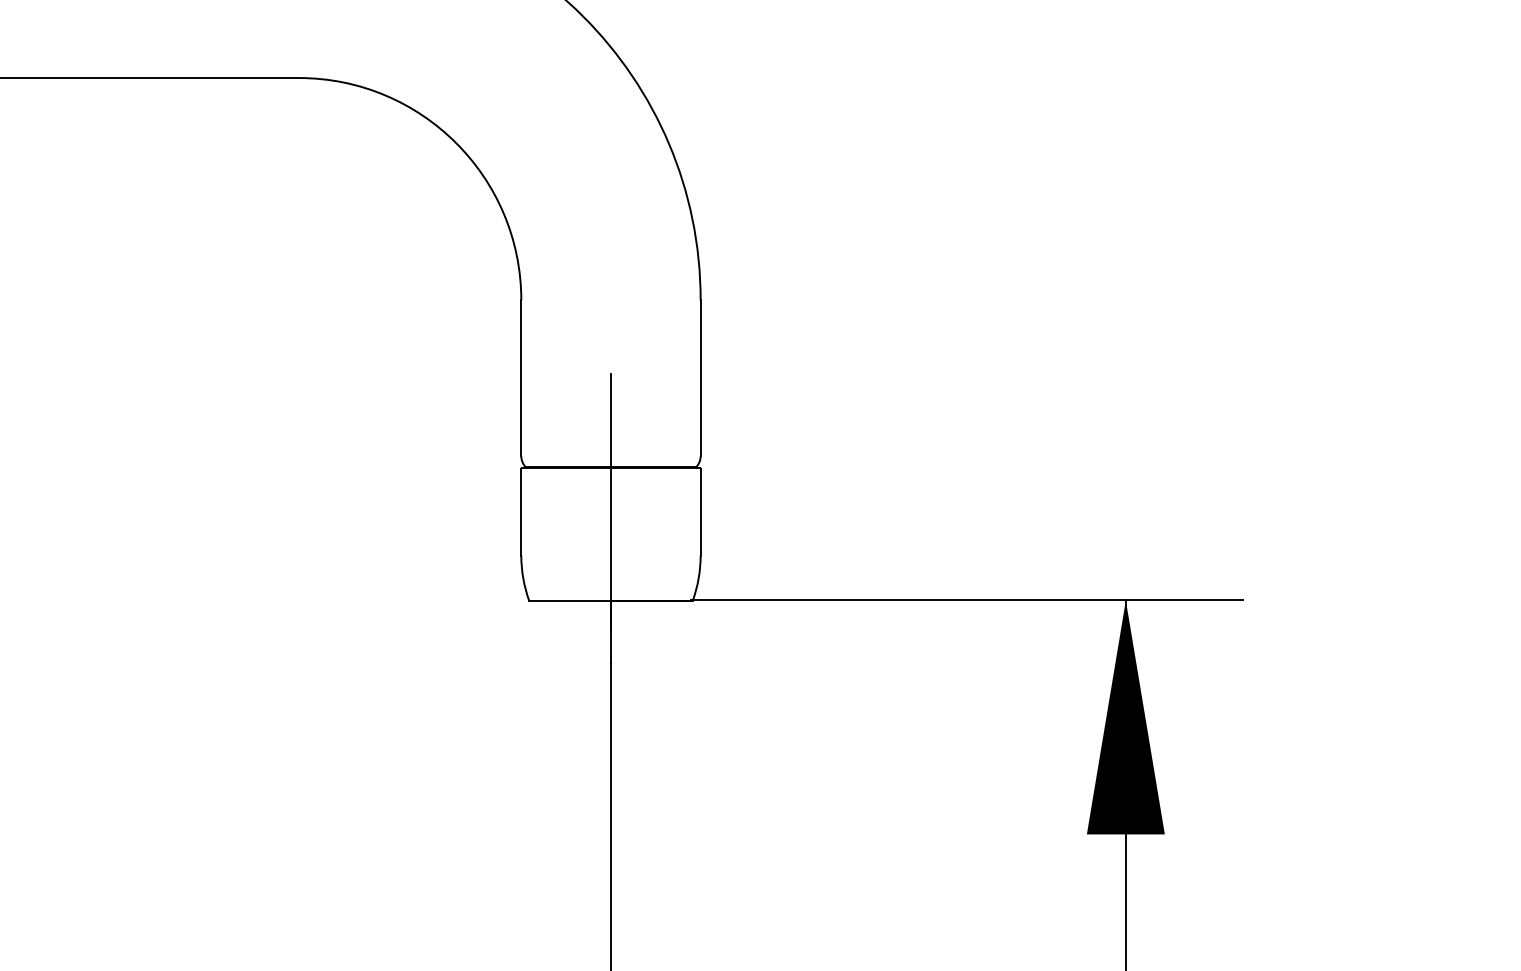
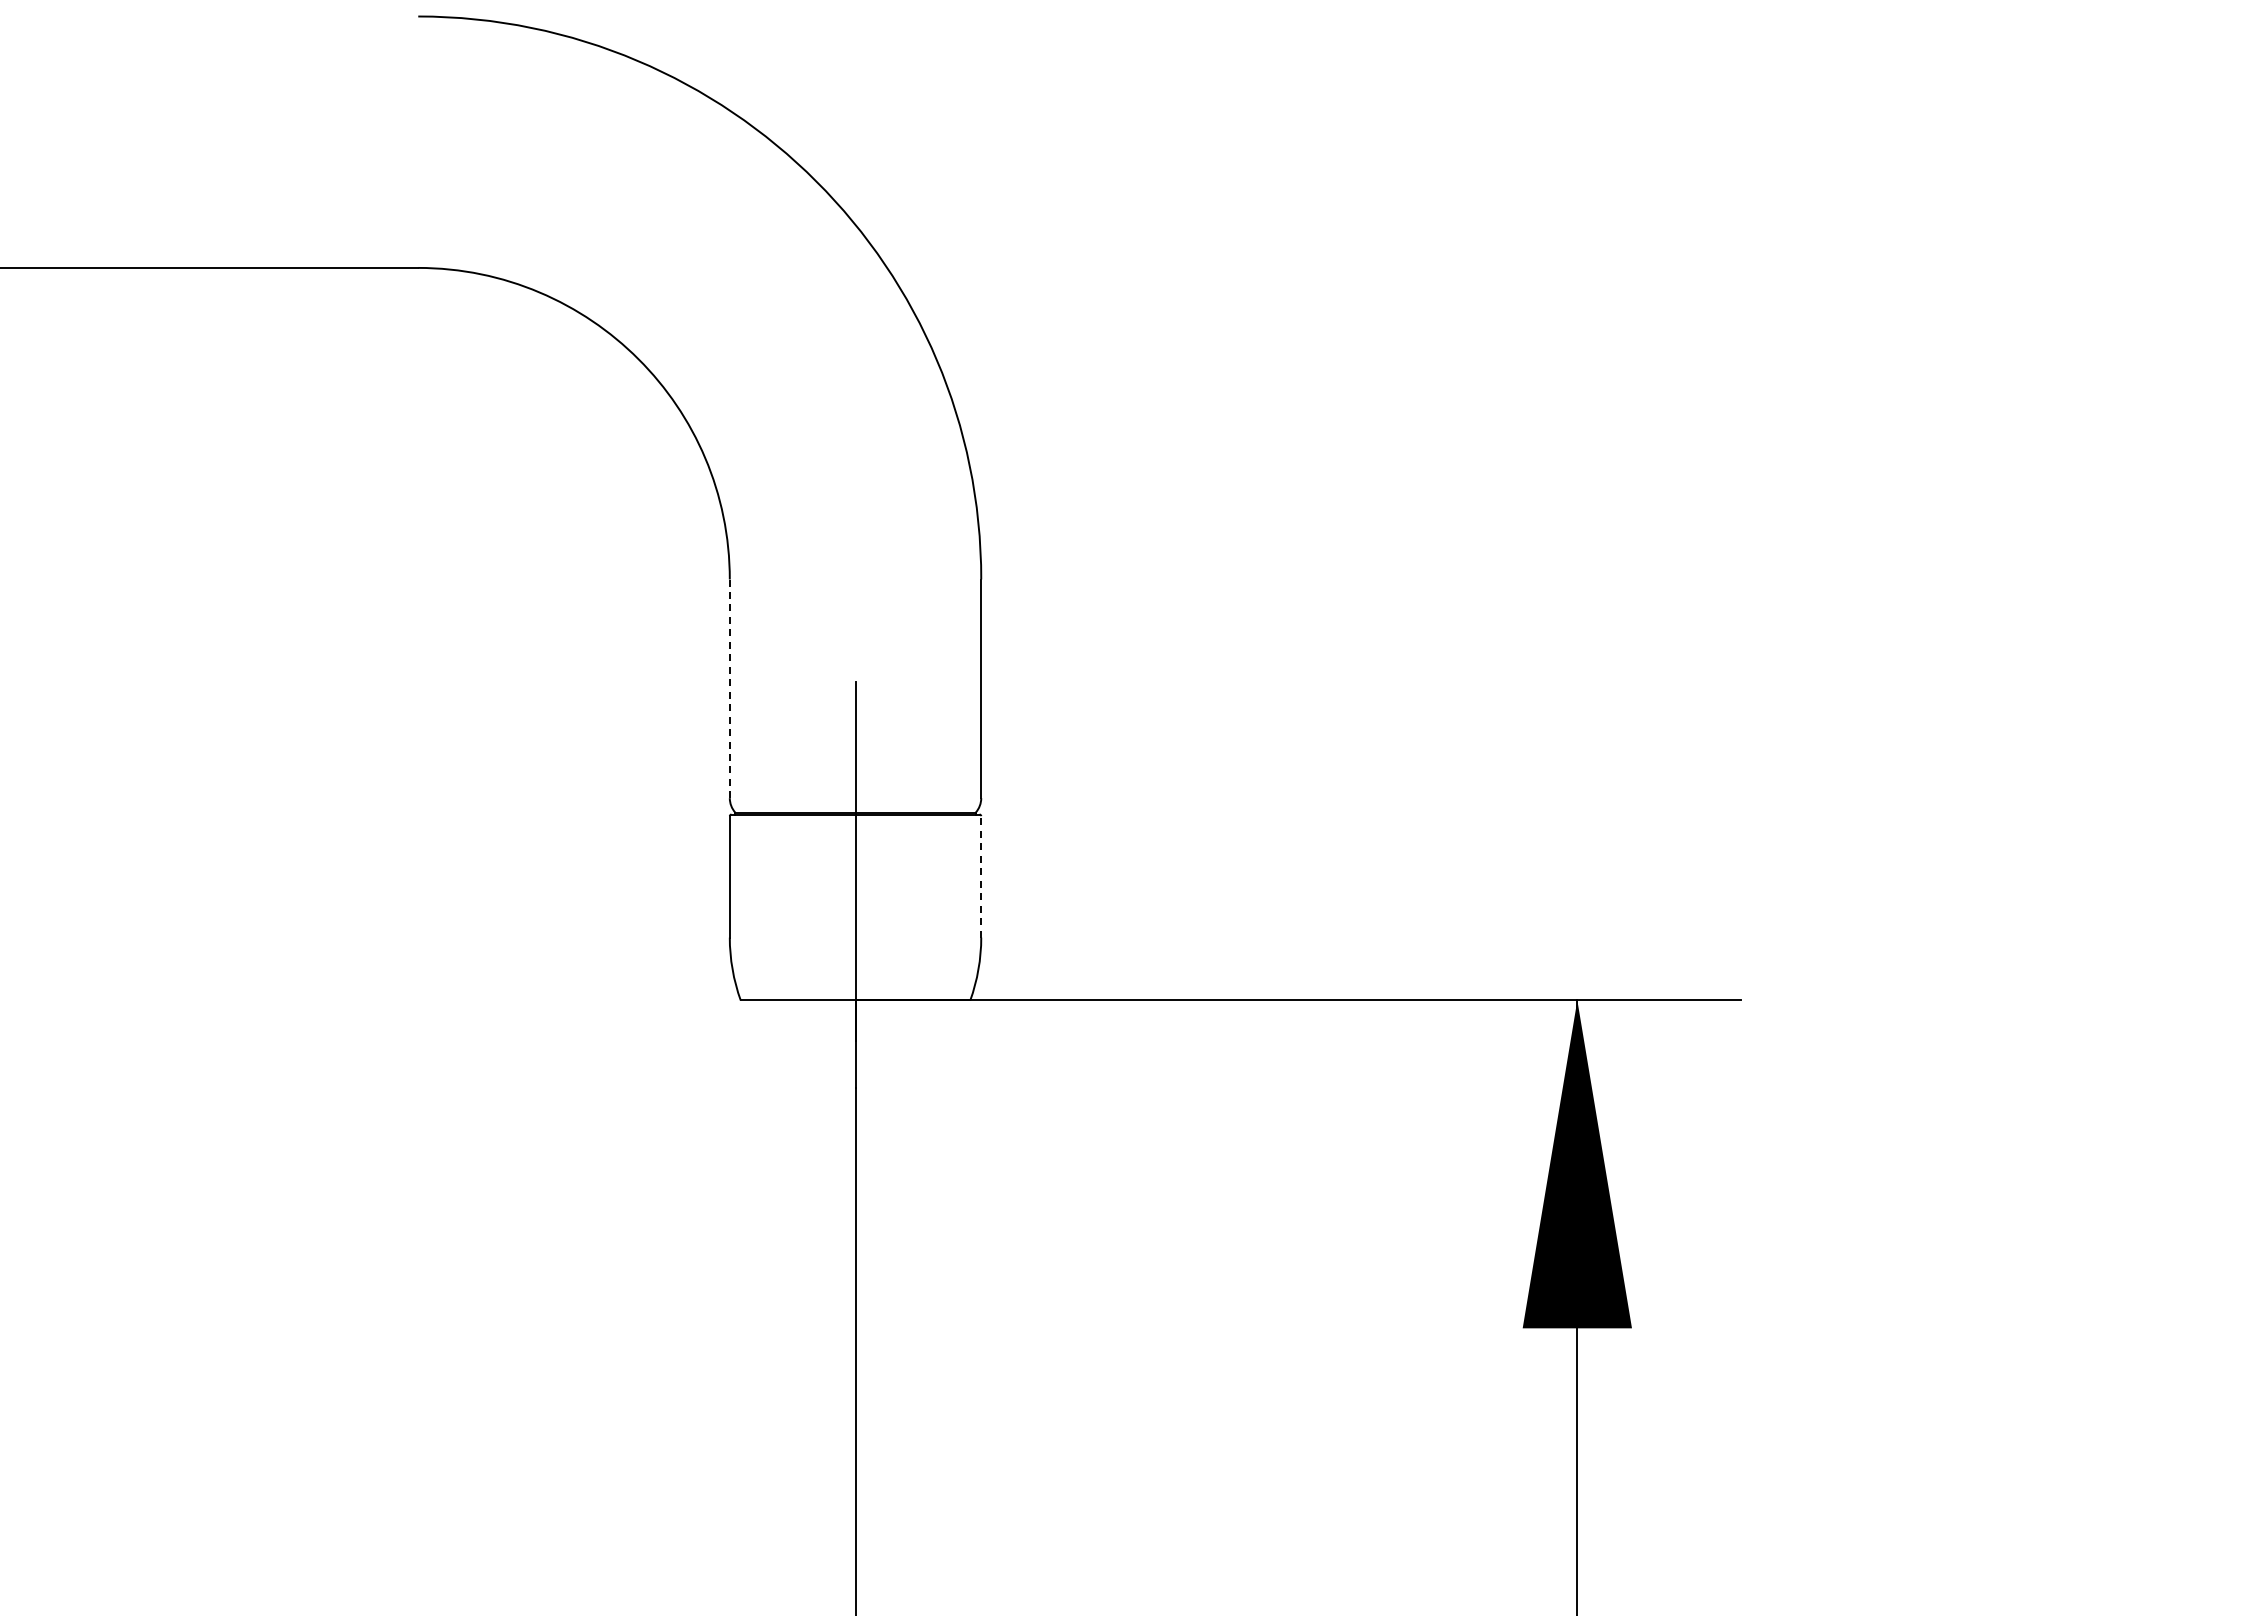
line: (521, 378) -> (729, 689), solid -> dashed
line: (700, 512) -> (981, 876), solid -> dashed

